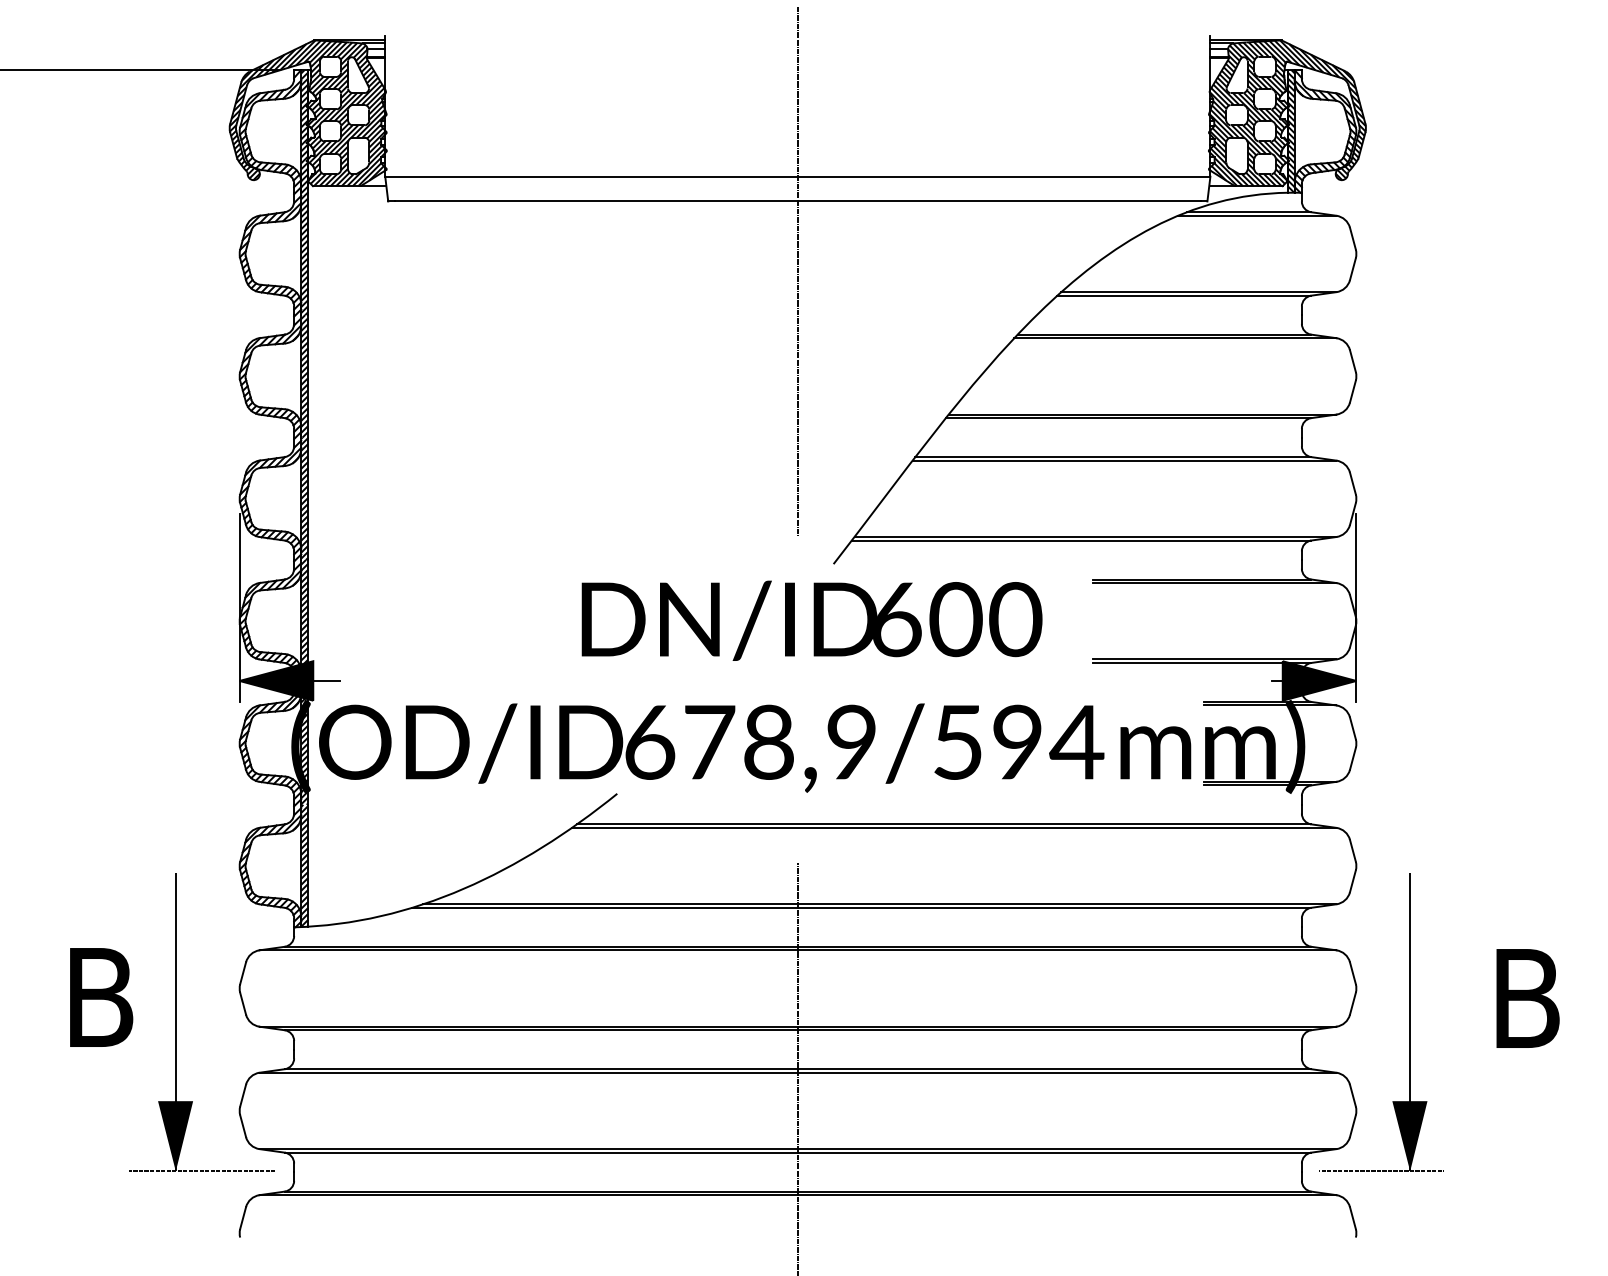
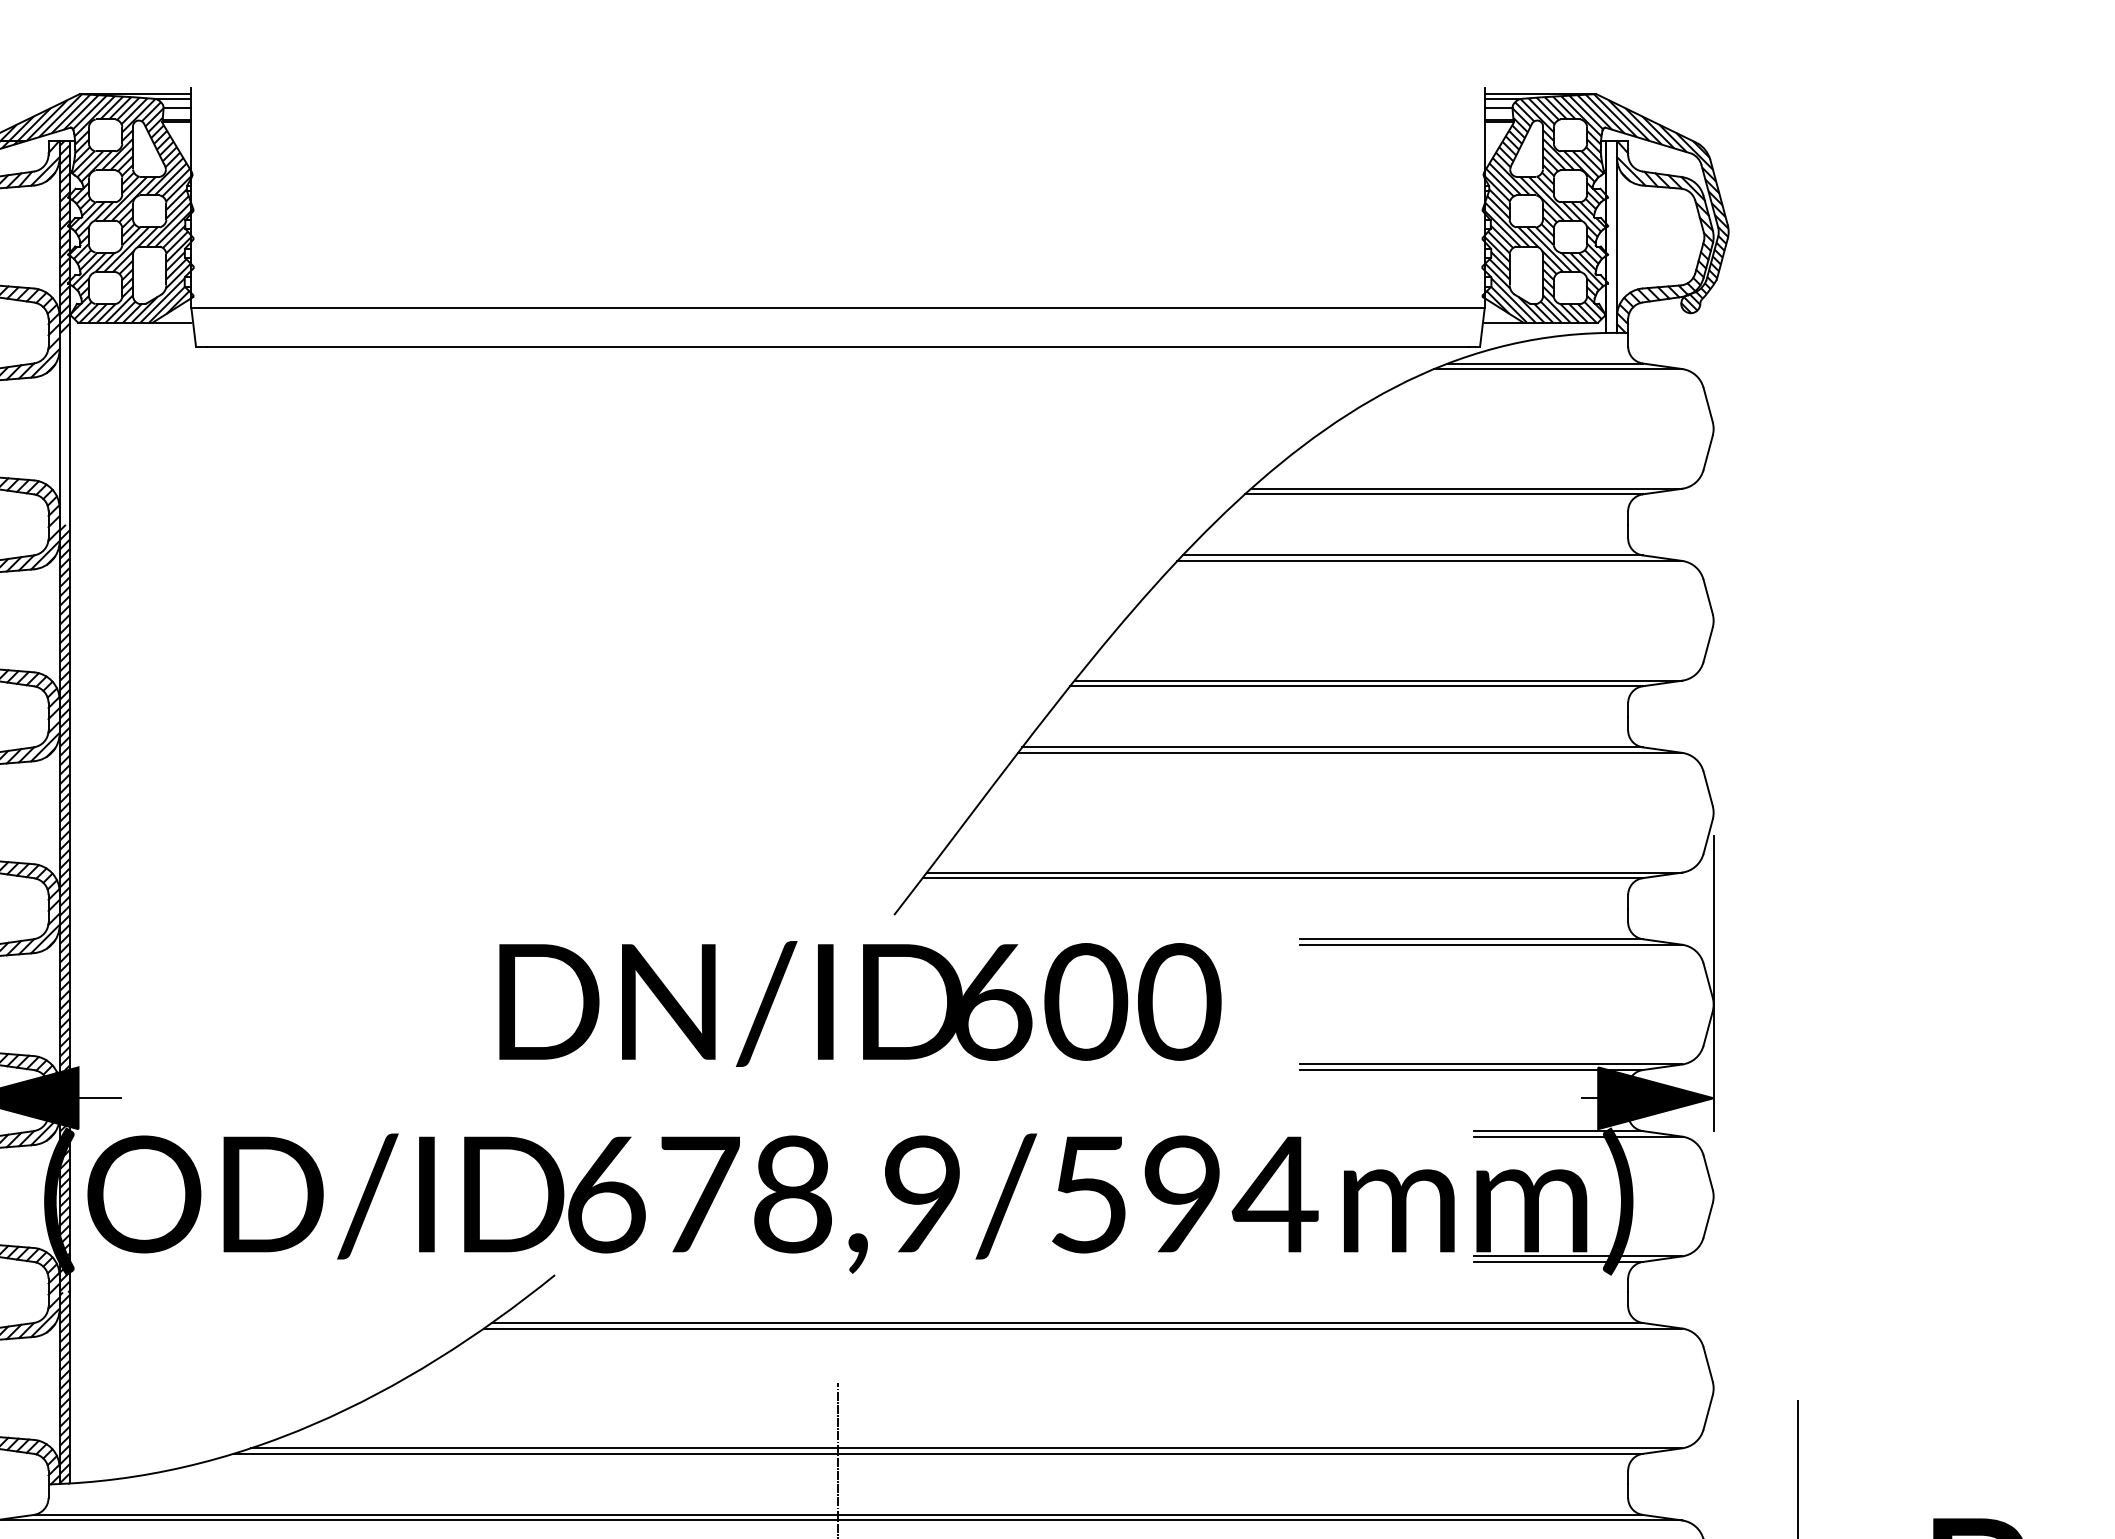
hatch: (1290, 131) -> (1610, 236), removed
hatch: (304, 253) -> (64, 428), removed
line: (797, 271) -> (837, 456), removed

